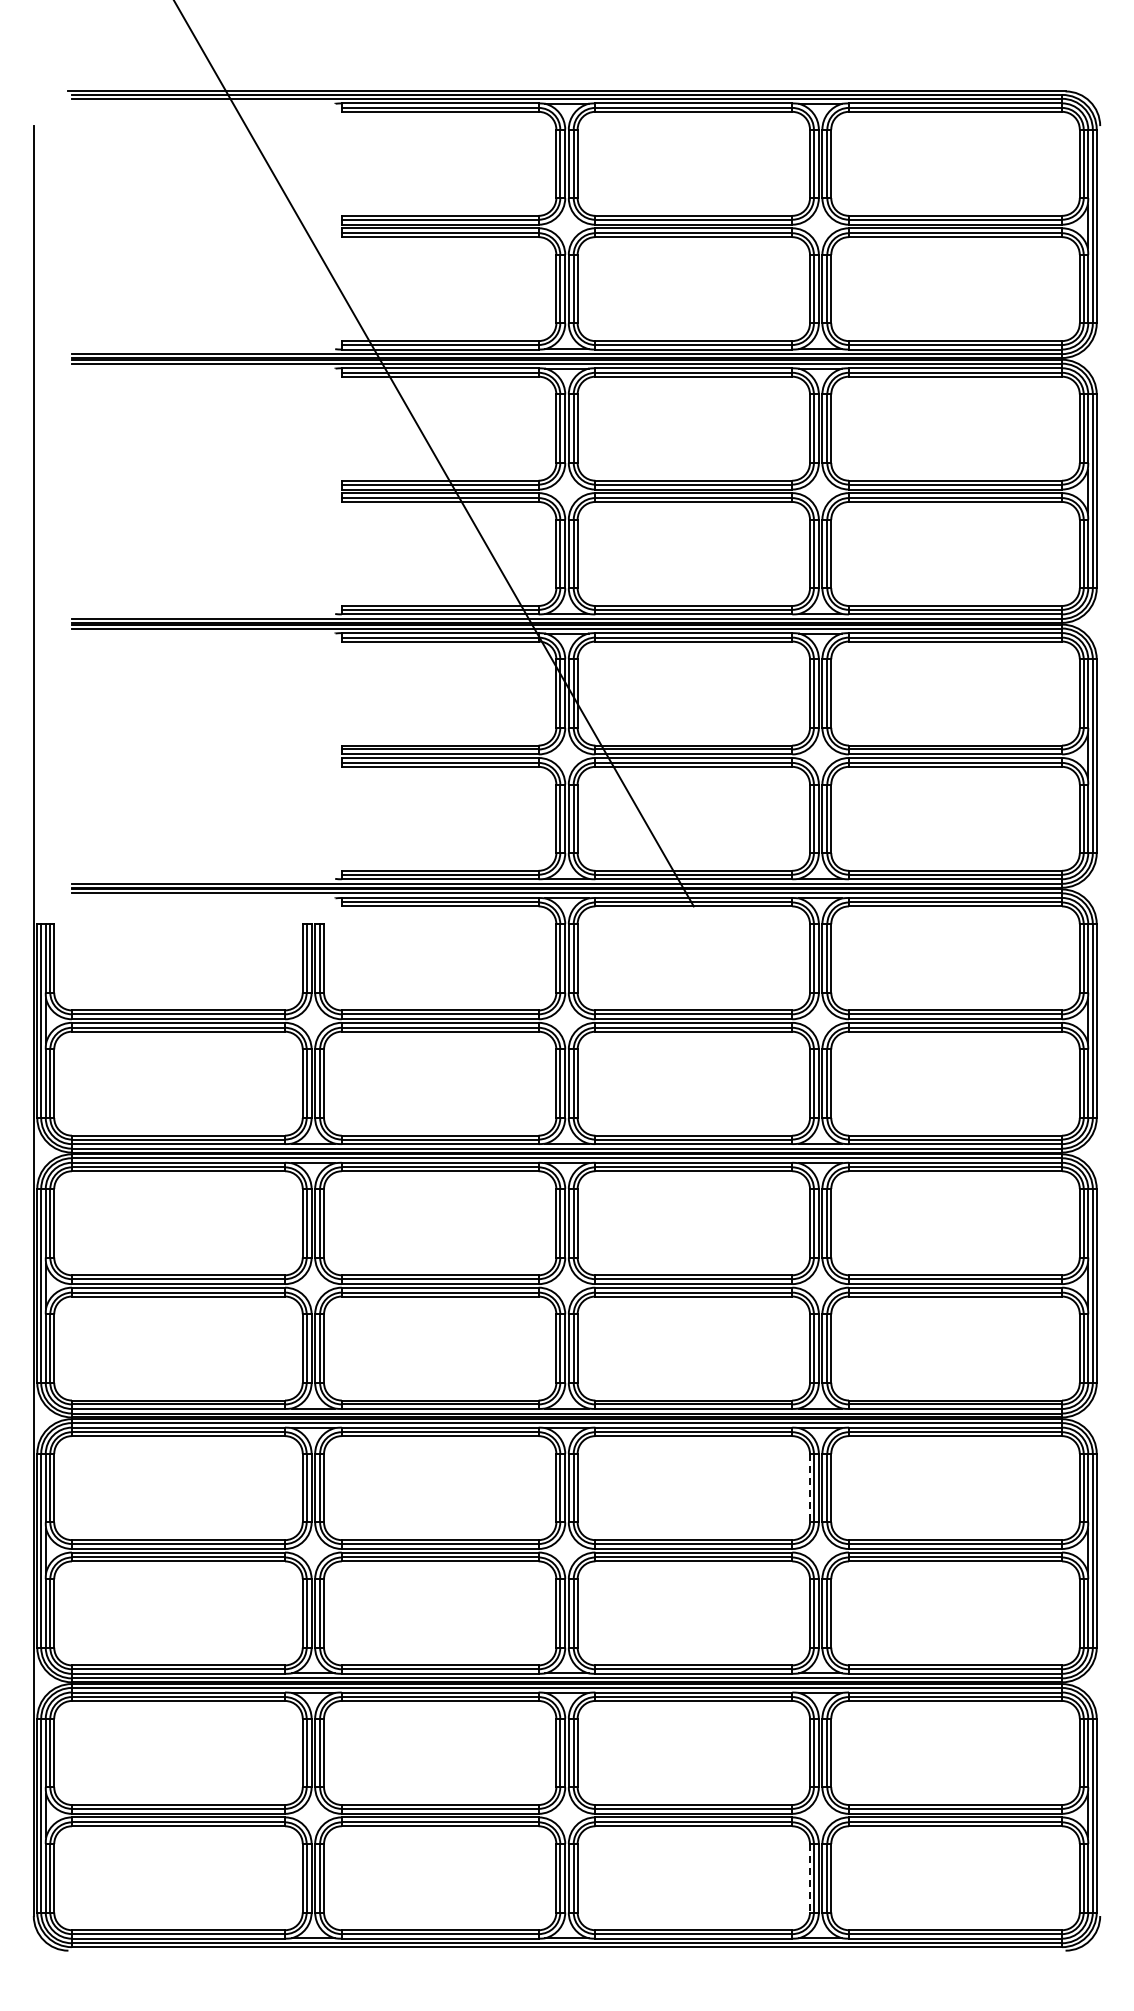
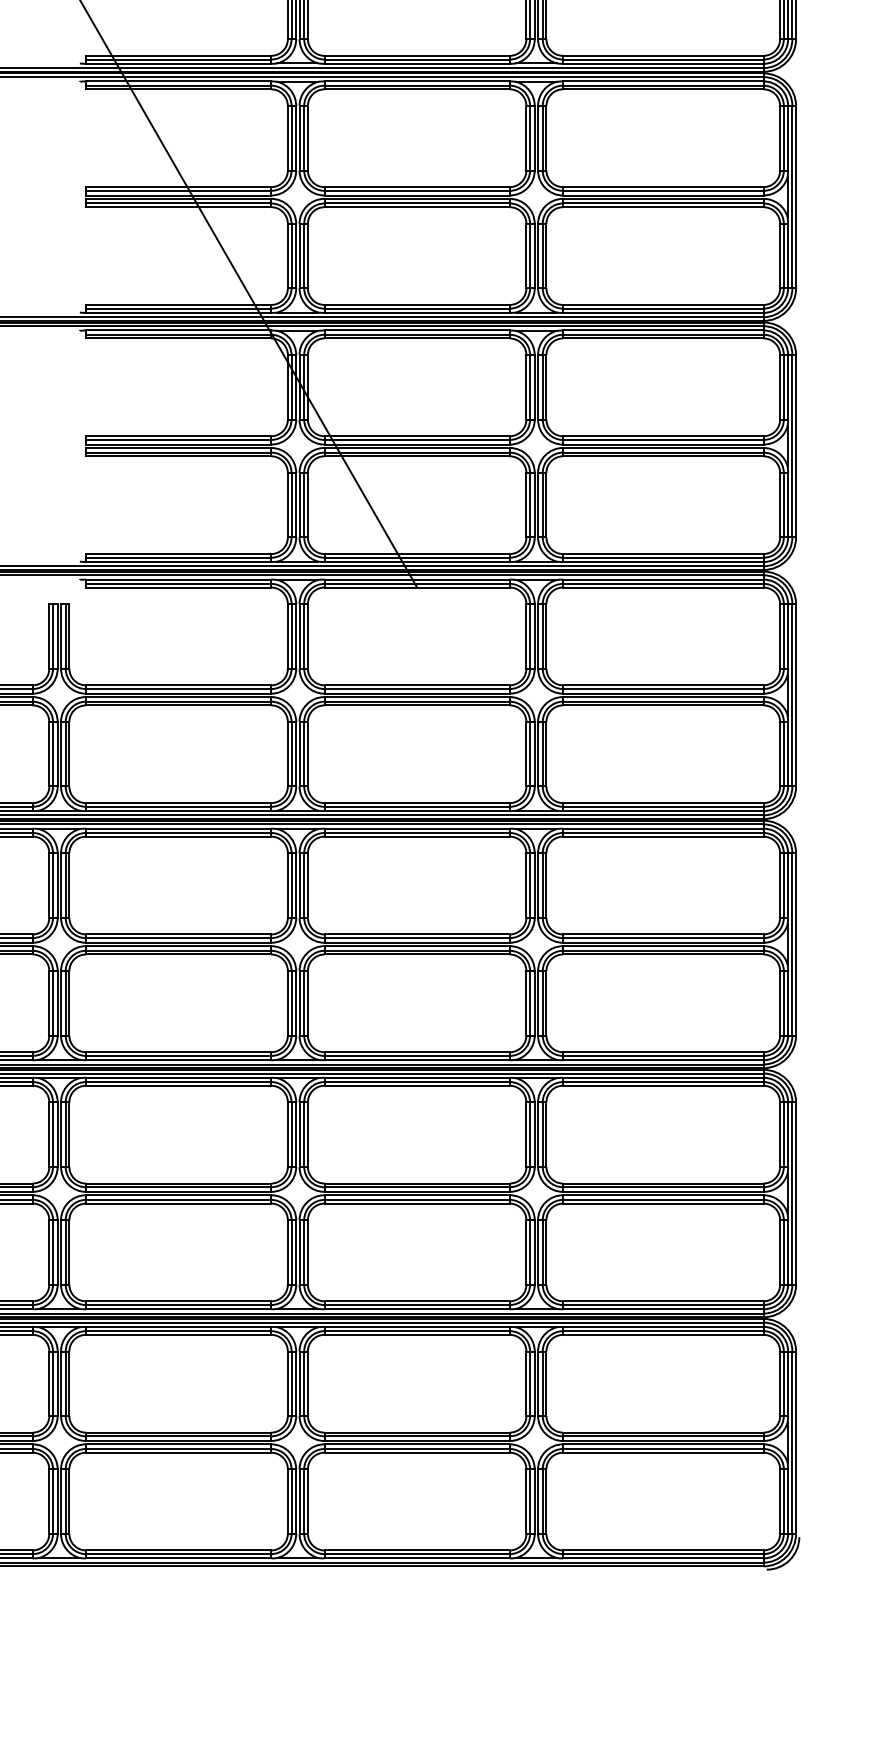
line: (809, 1488) -> (525, 1134), dashed -> solid
line: (809, 1878) -> (525, 1501), dashed -> solid

